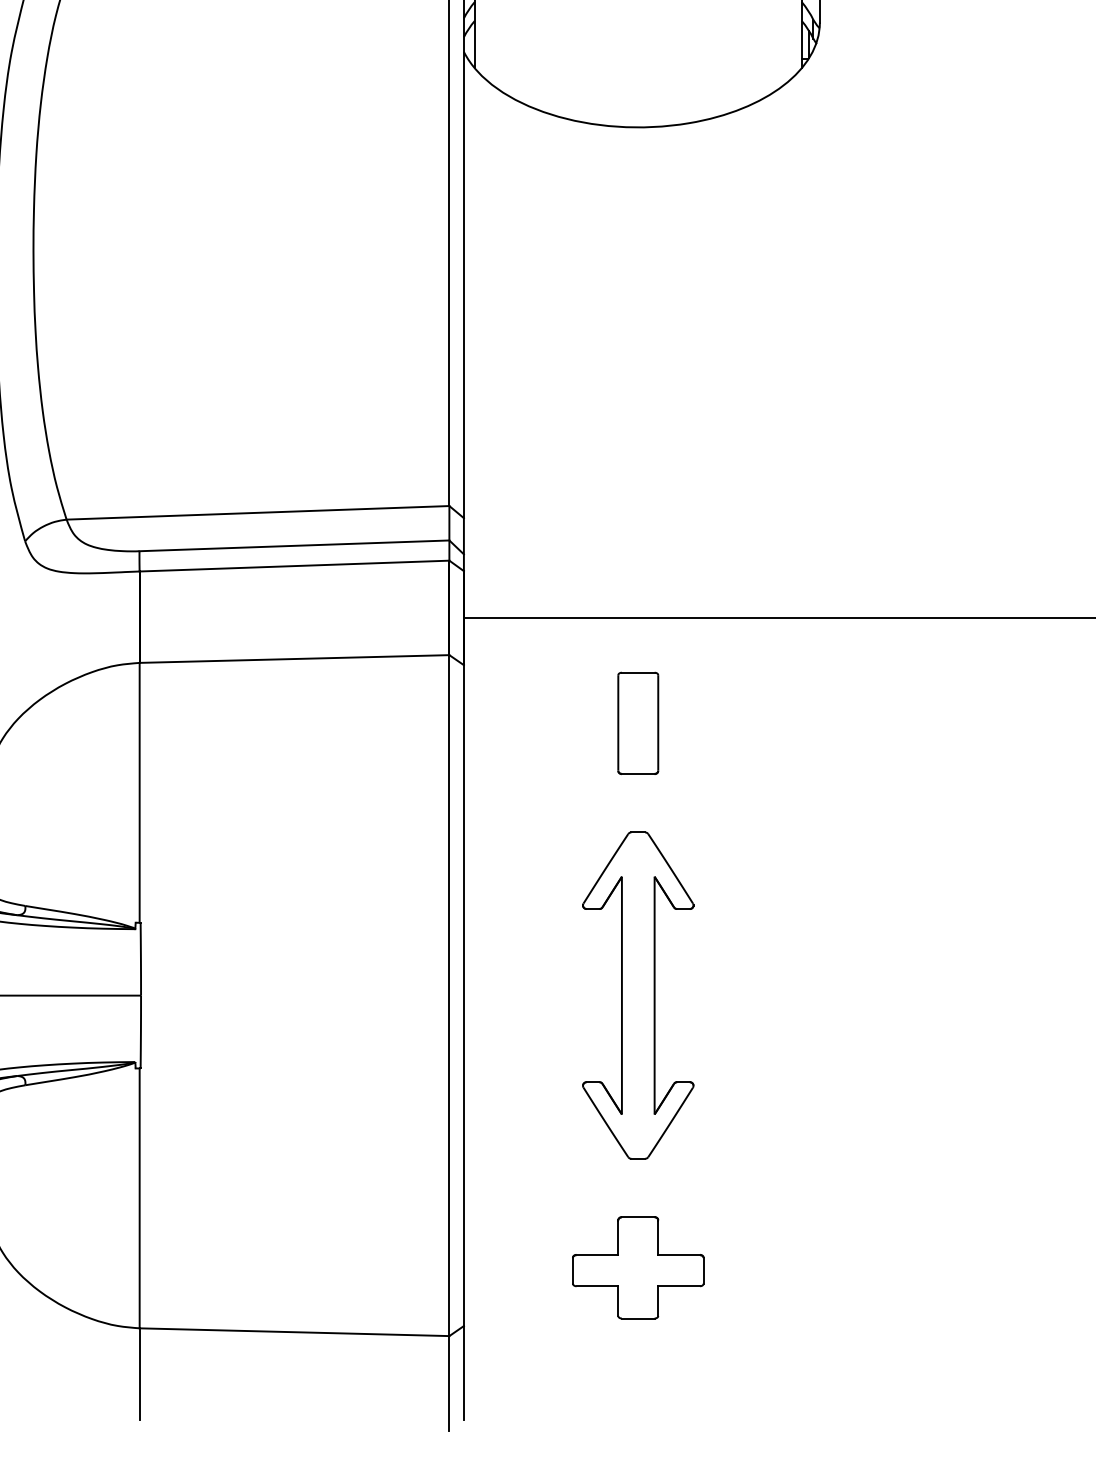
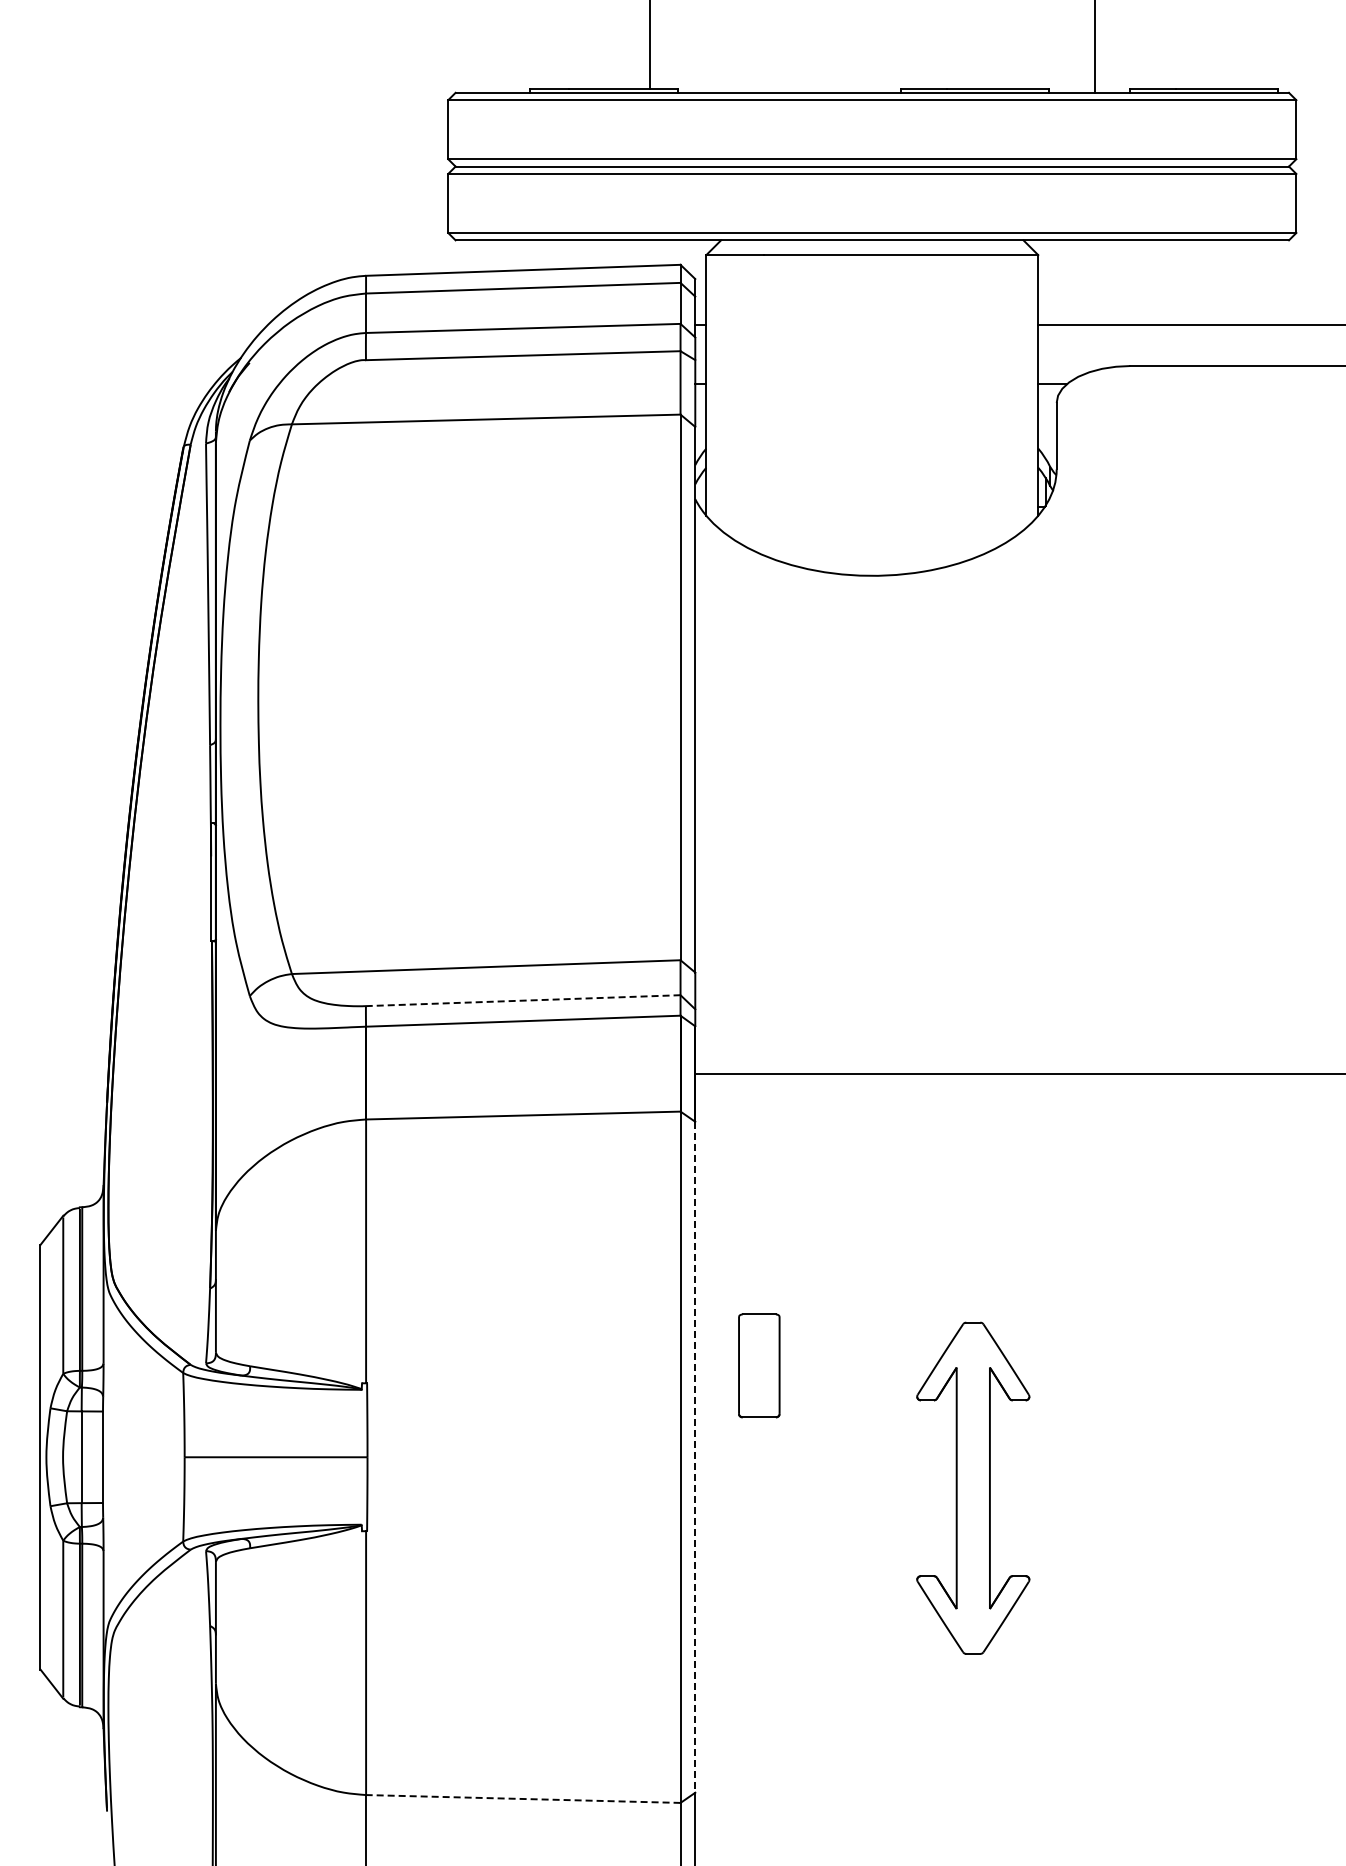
line: (293, 545) -> (522, 1000), solid -> dashed
part: (638, 722) -> (759, 1365), moved
part: (638, 994) -> (973, 1487), moved
line: (464, 995) -> (695, 1457), solid -> dashed
part: (638, 1267) -> (872, 1733), removed
line: (293, 1331) -> (522, 1798), solid -> dashed

